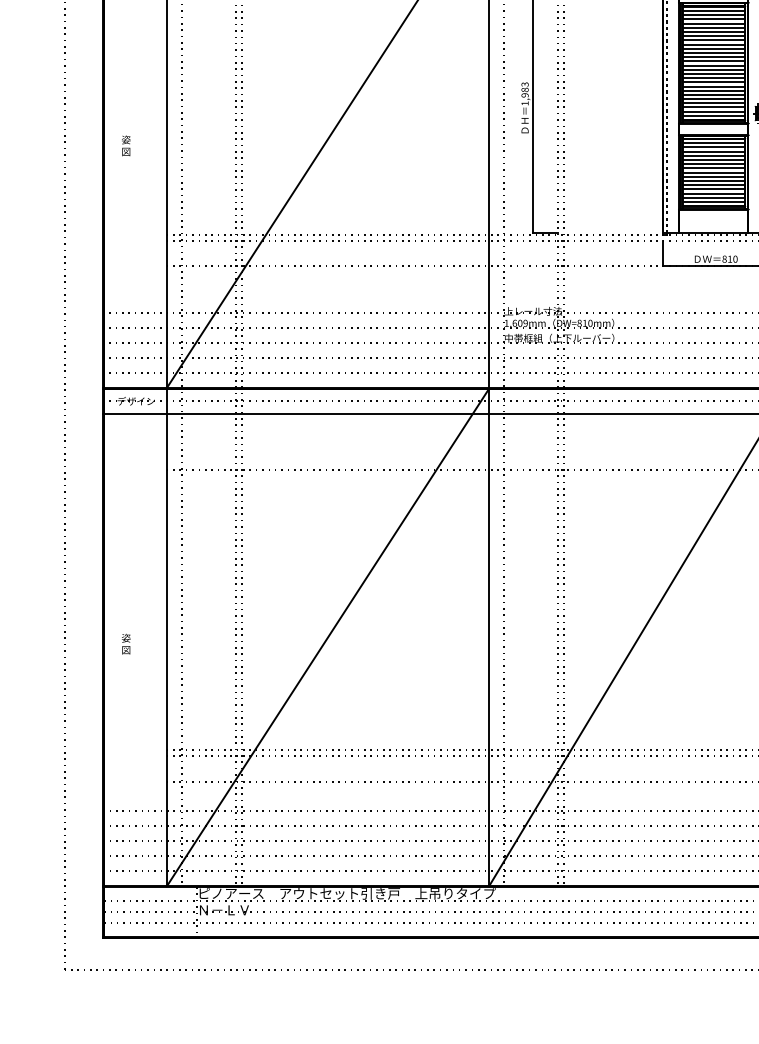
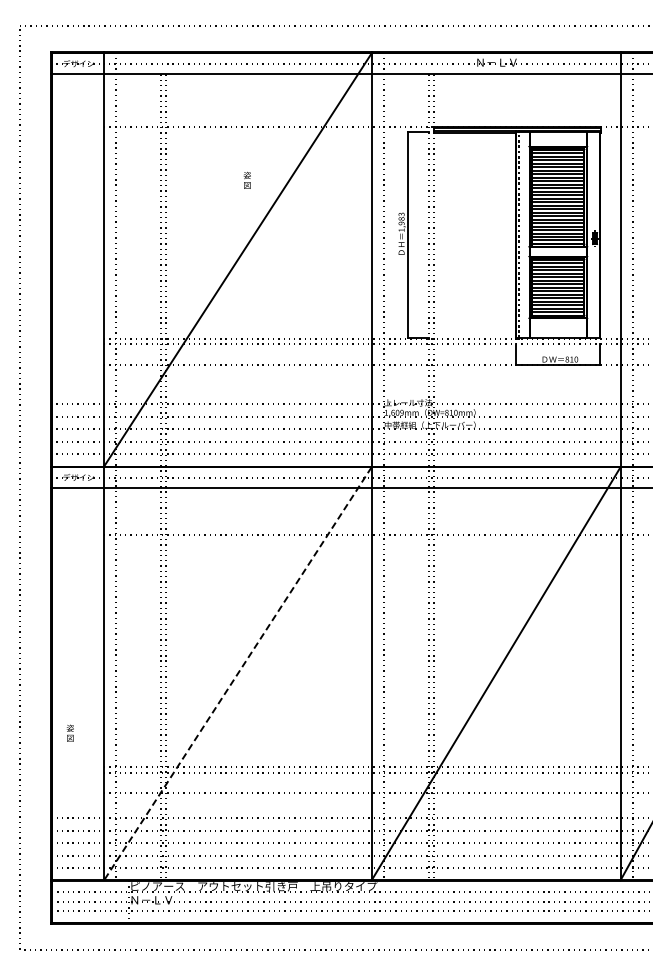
text: (125, 144) -> (246, 179), moved
line: (327, 638) -> (237, 674), solid -> dashed
text: (125, 643) -> (69, 732), moved

